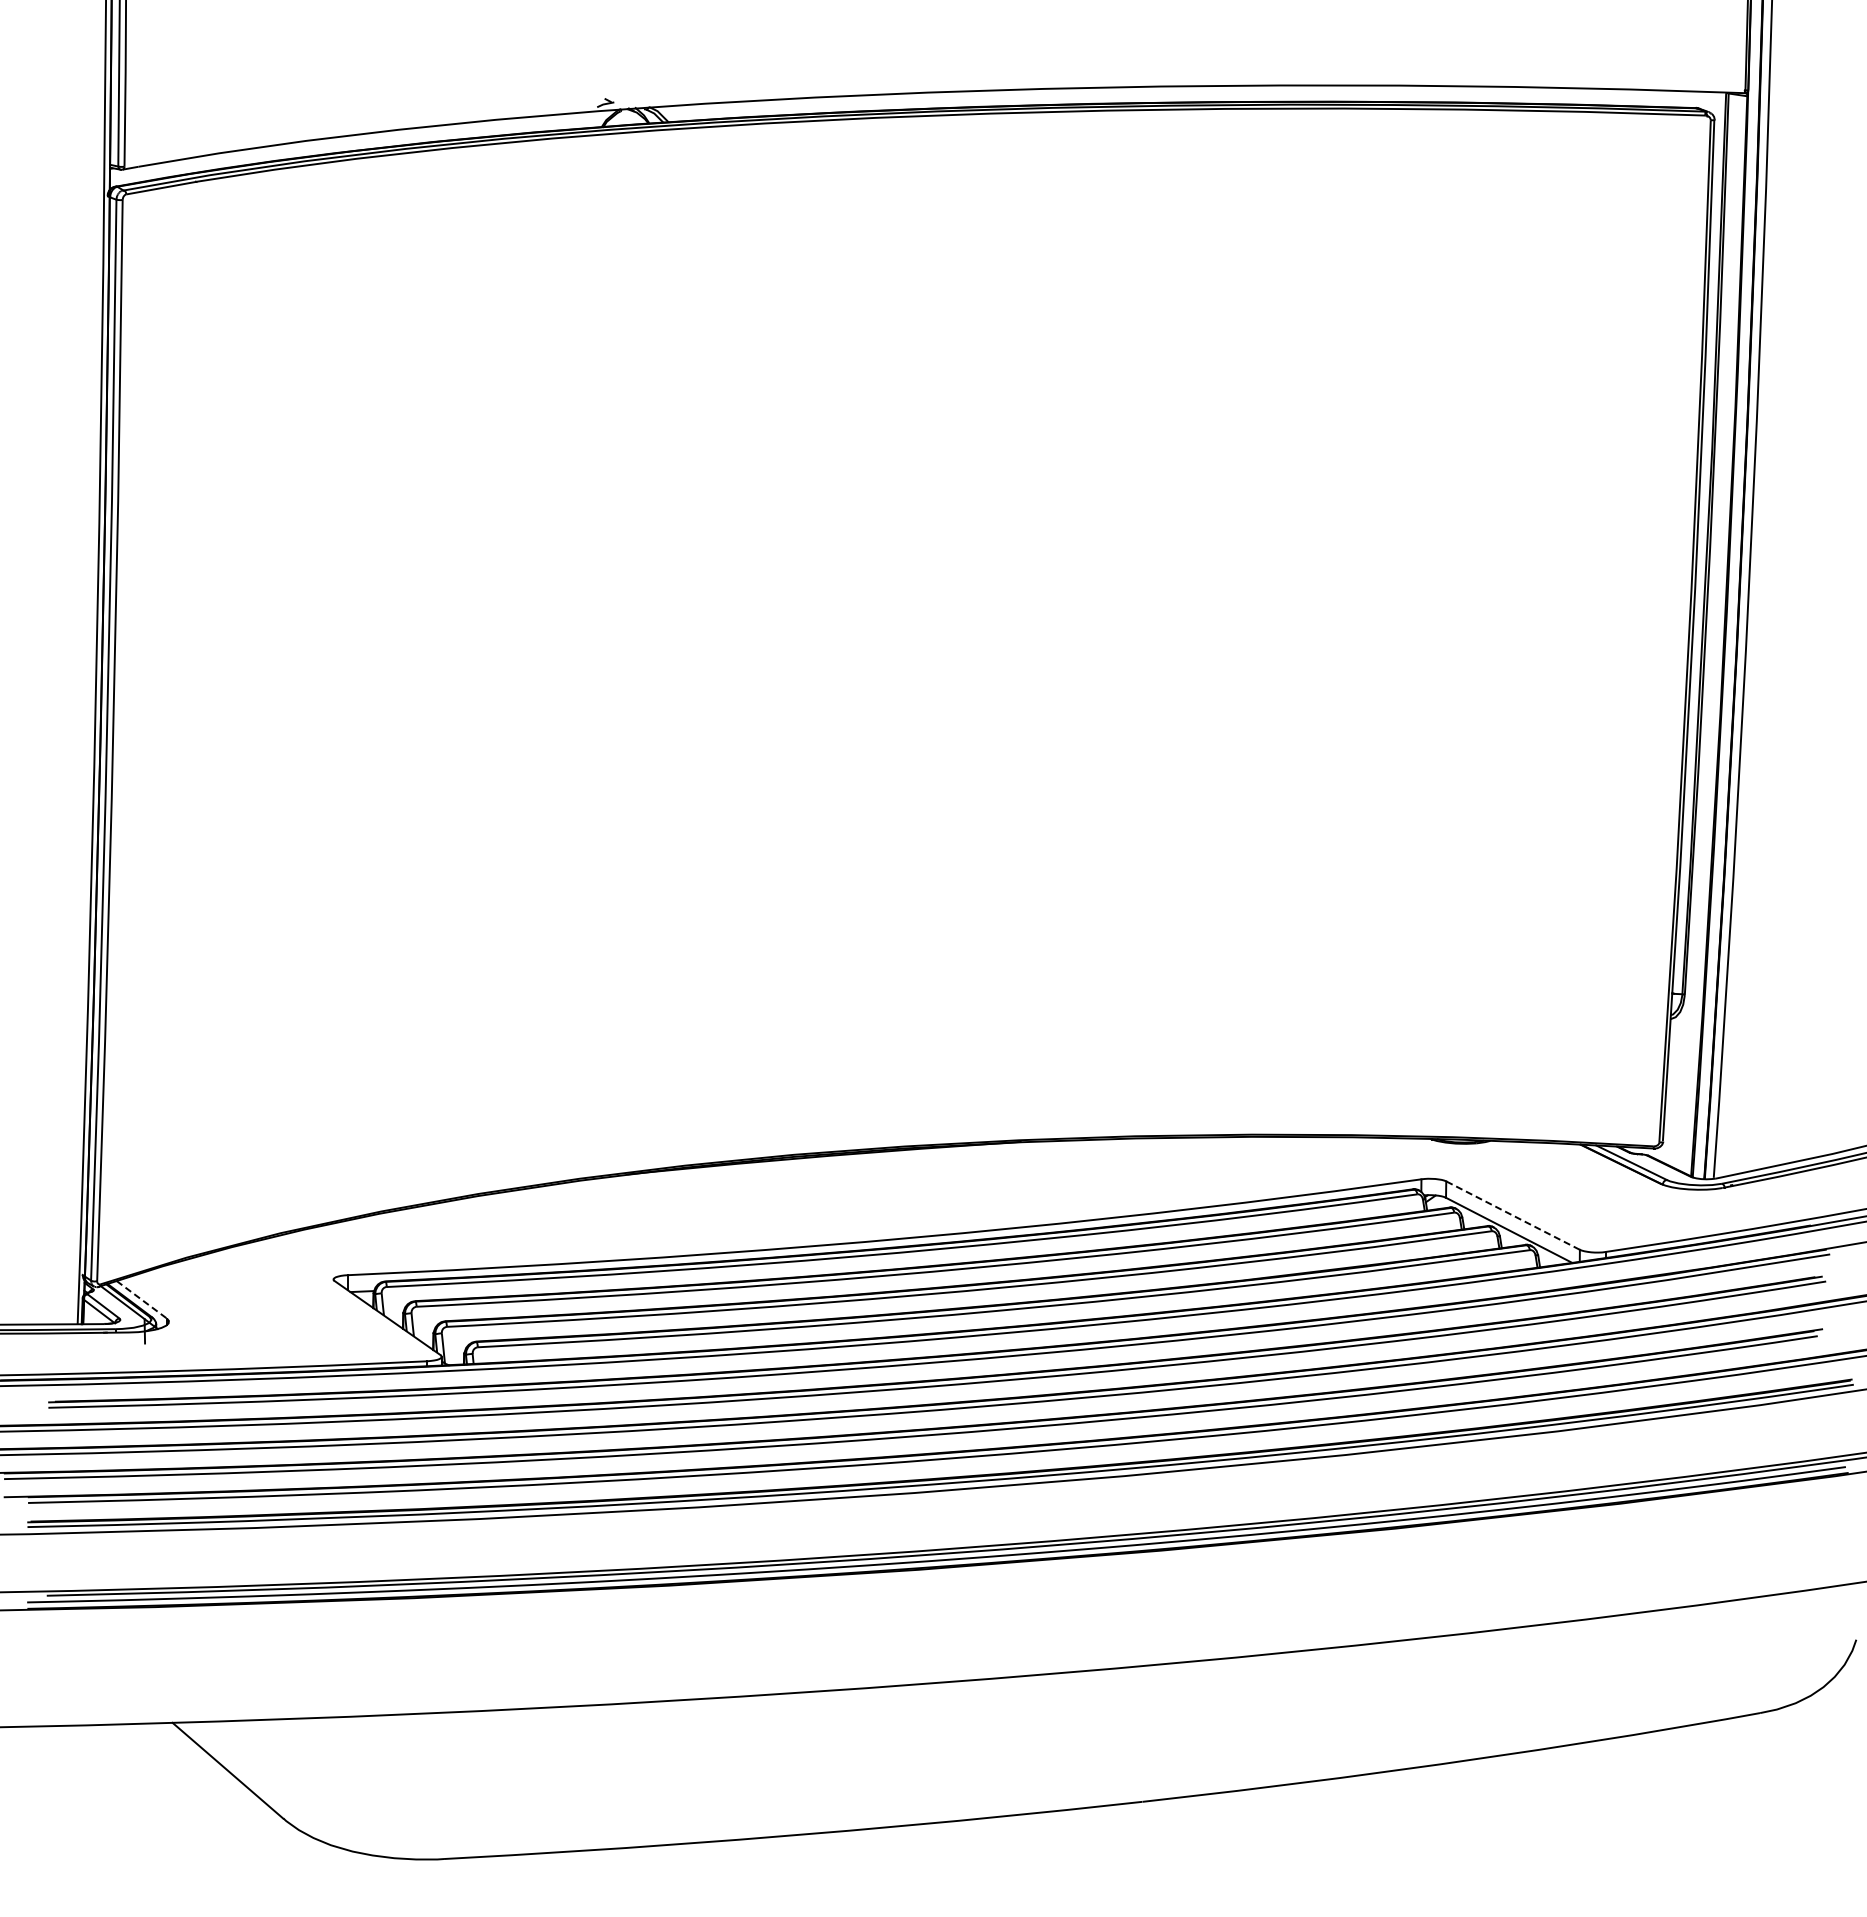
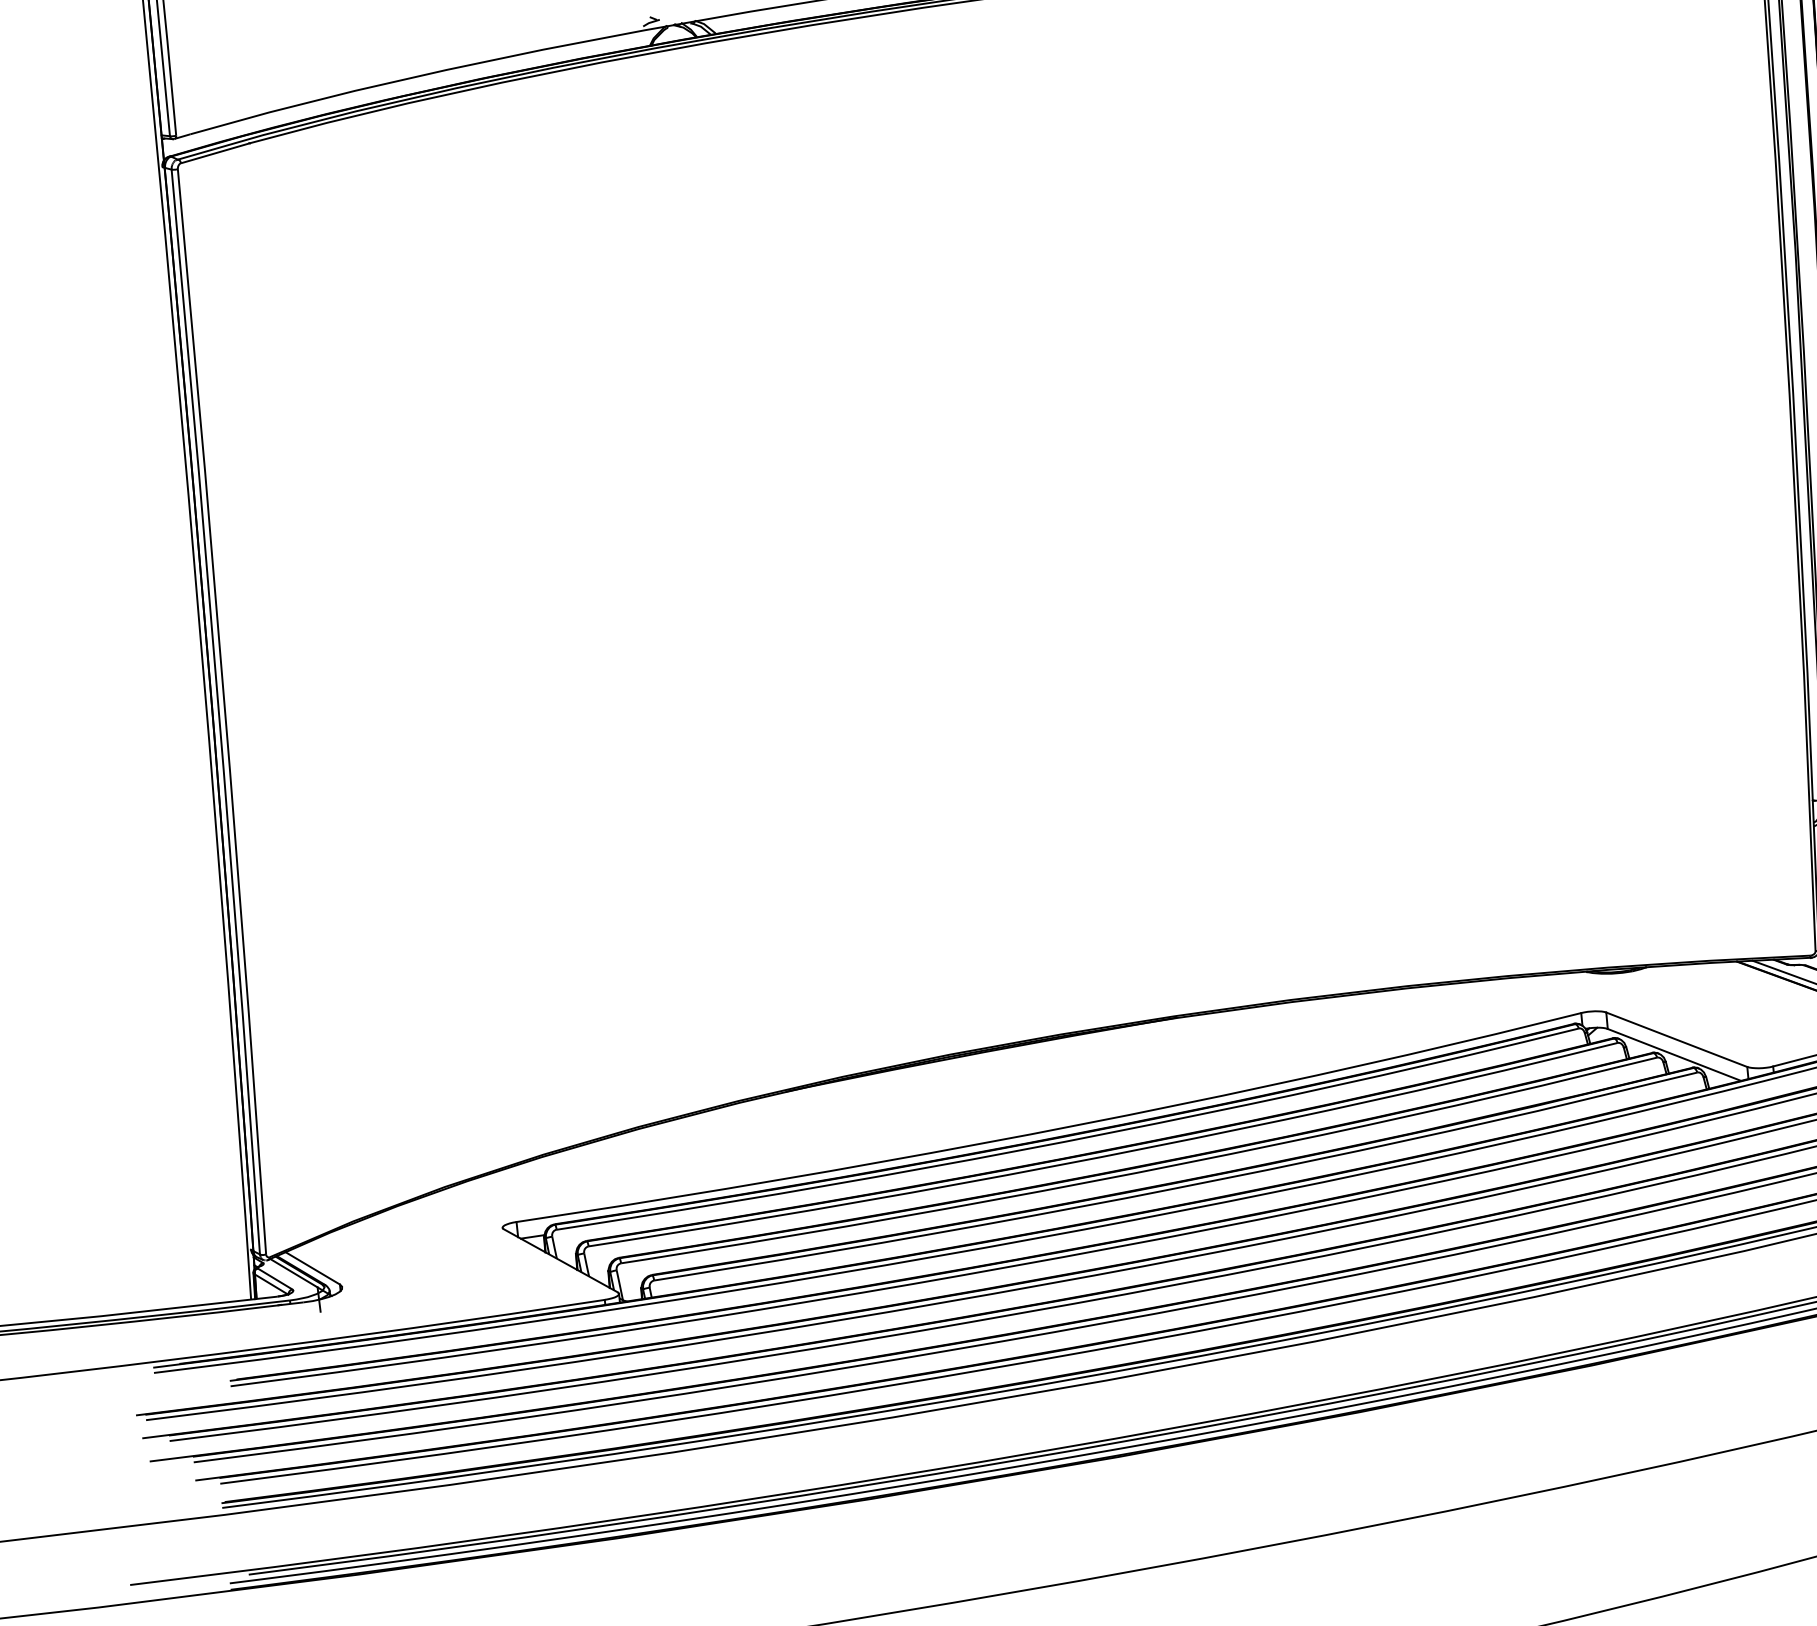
line: (1512, 1215) -> (1676, 1039), dashed -> solid
line: (142, 1300) -> (313, 1268), dashed -> solid

